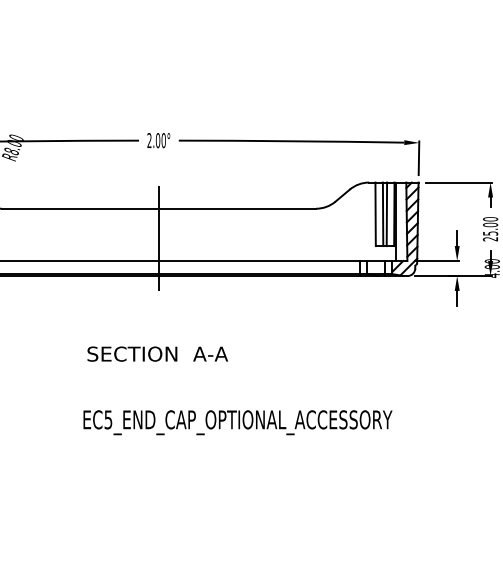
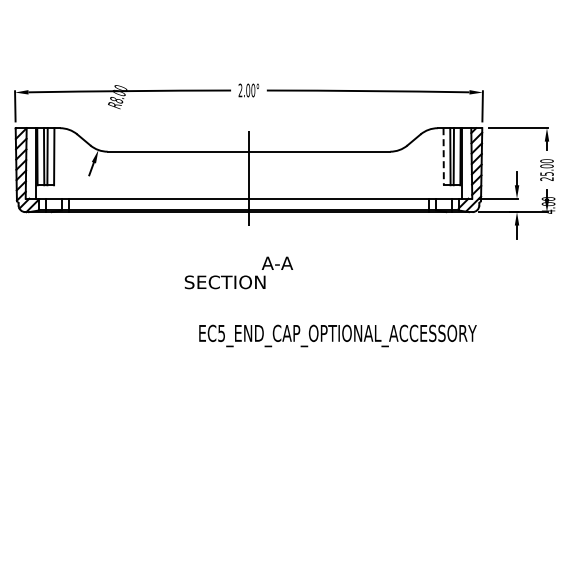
line: (375, 214) -> (443, 156), solid -> dashed
text: (210, 353) -> (277, 262), moved
text: (237, 422) -> (337, 335), moved

